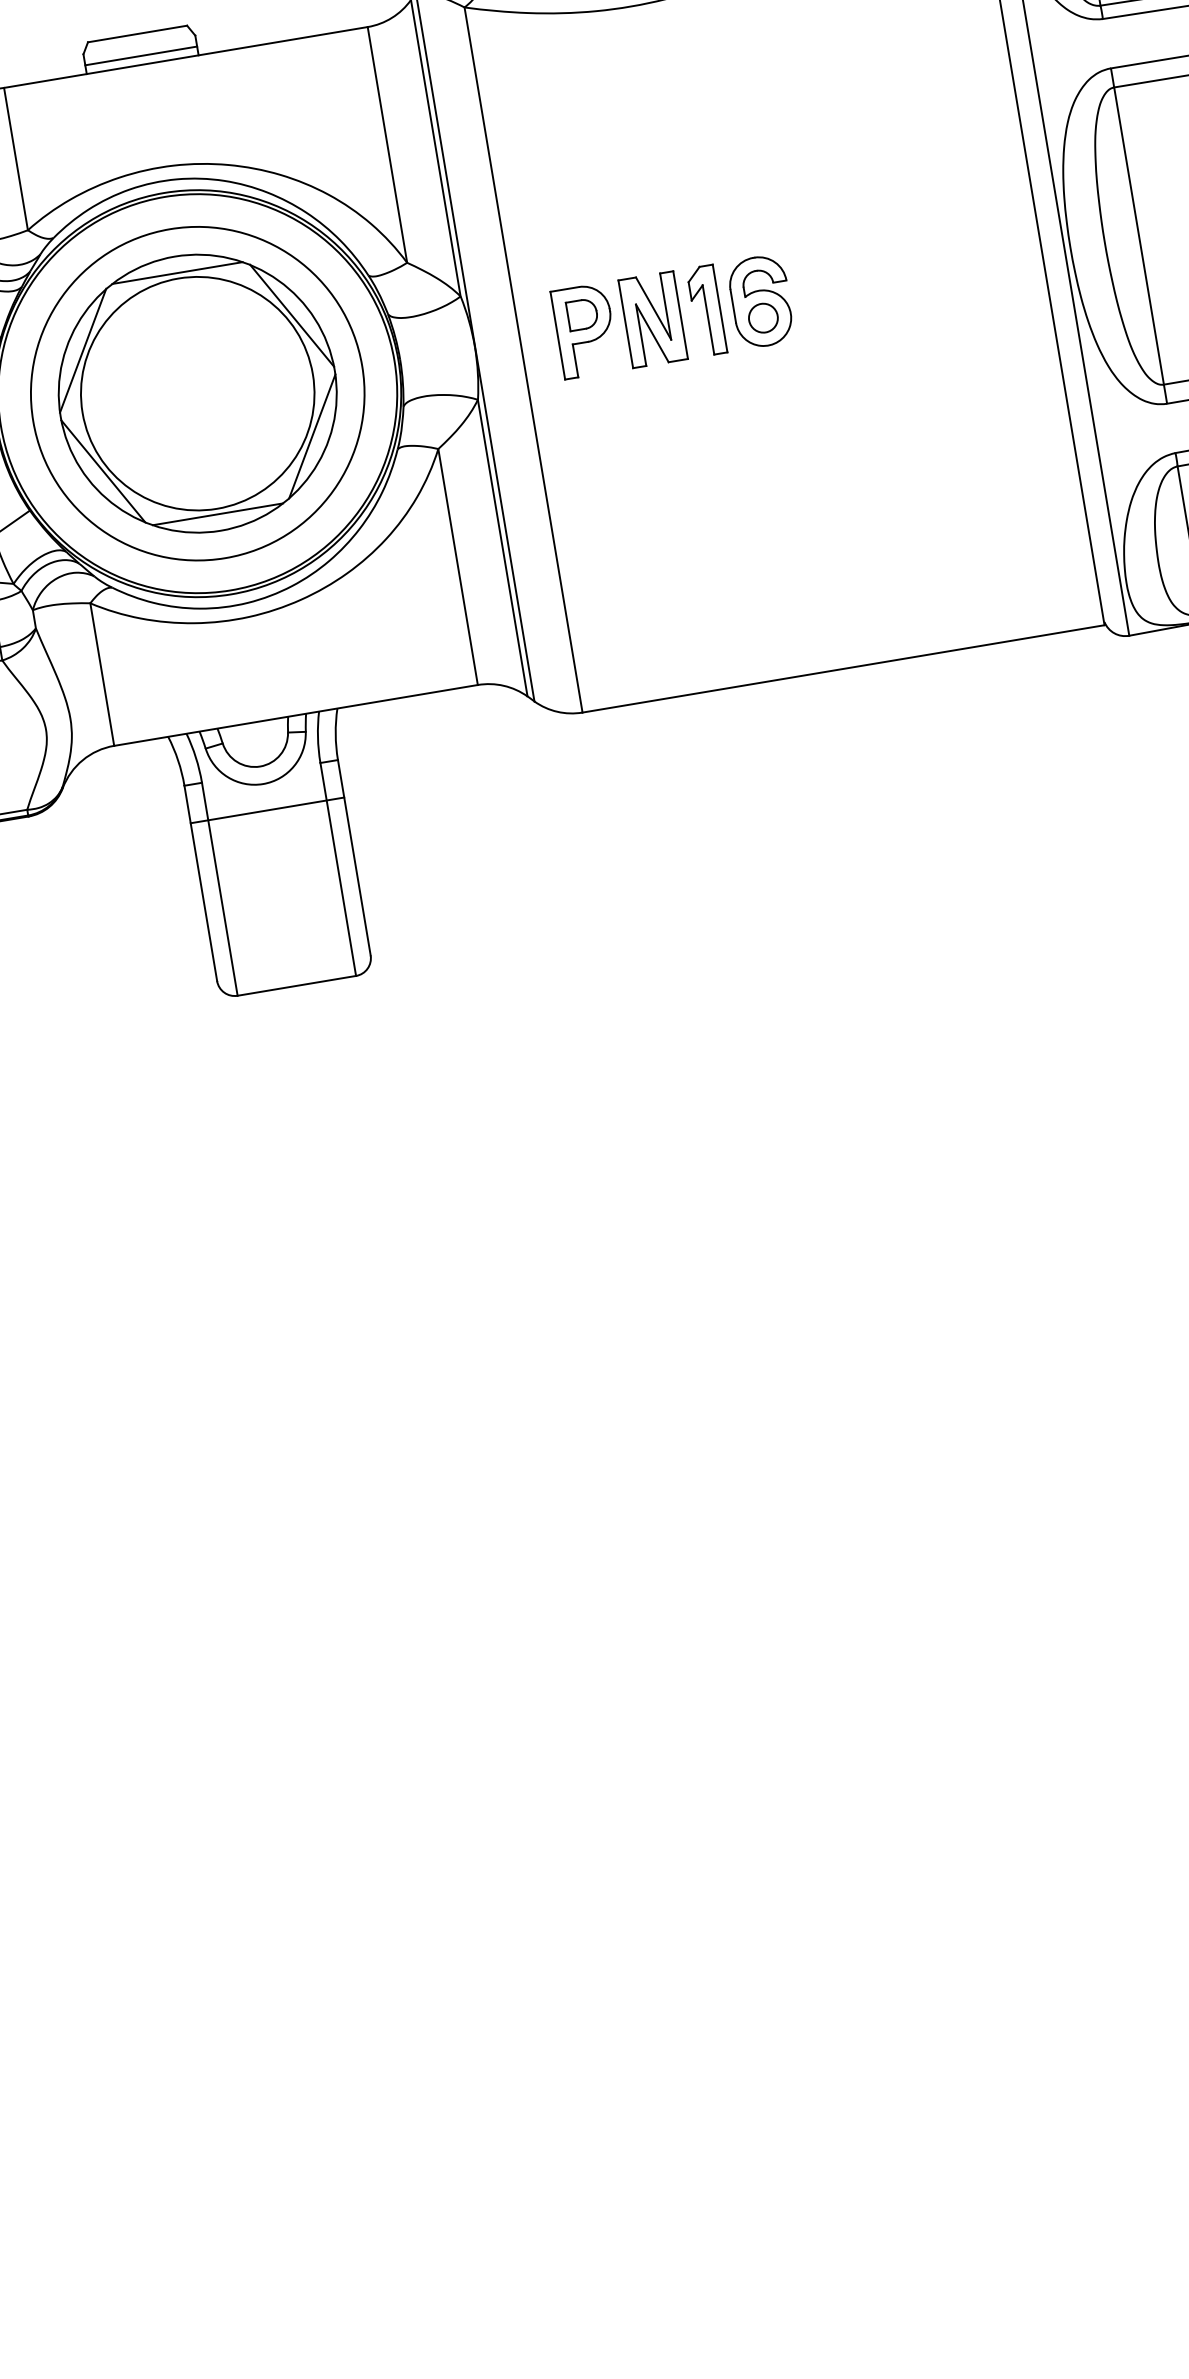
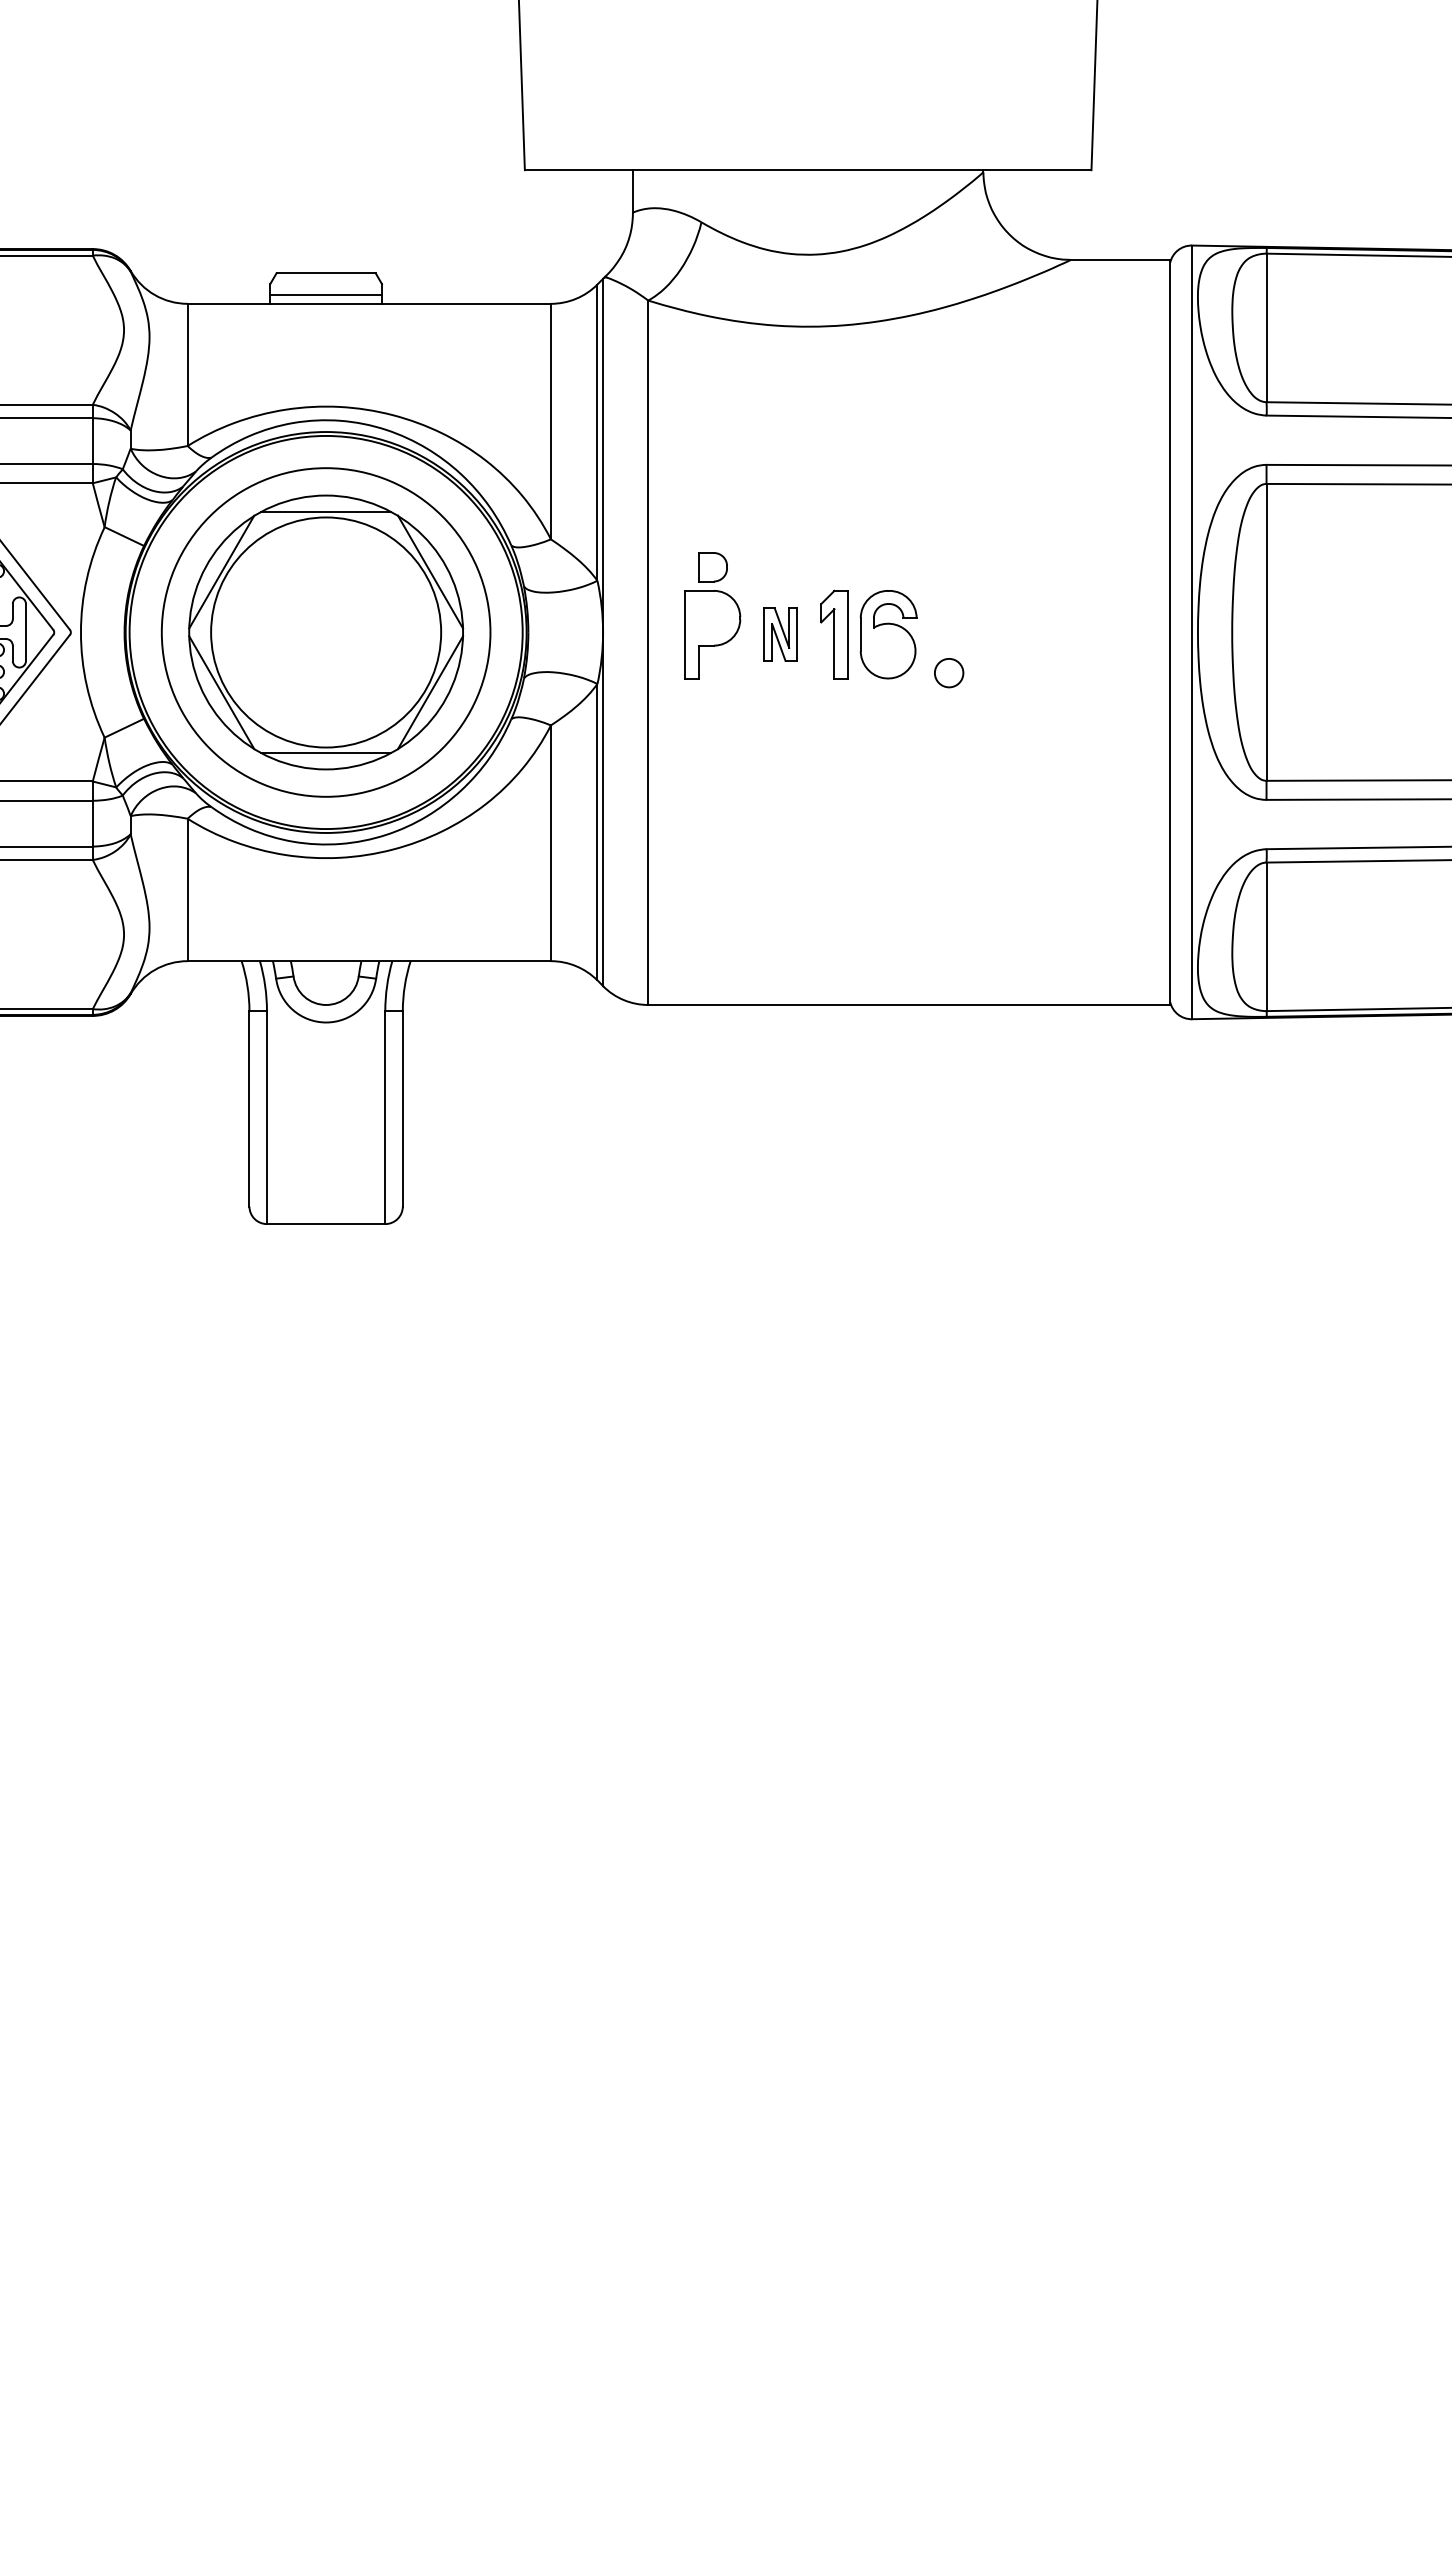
part: (582, 314) -> (712, 567), moved
circle: (763, 318) -> (949, 673), moved
part: (652, 319) -> (780, 634), size x0.6
line: (266, 810) -> (325, 1048), removed

